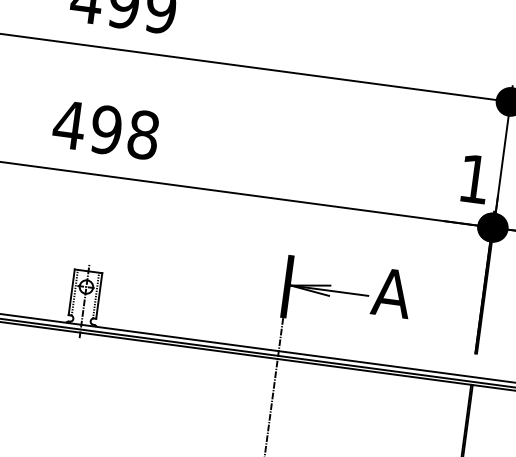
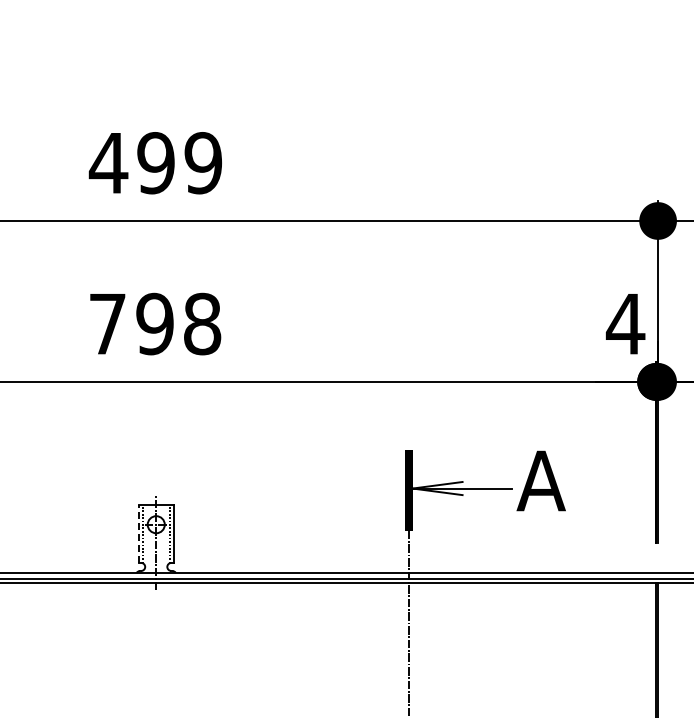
text: (69, 125) -> (107, 324), 498 -> 798
text: (474, 179) -> (625, 324), 1 -> 4
line: (71, 292) -> (138, 533), solid -> dashed

